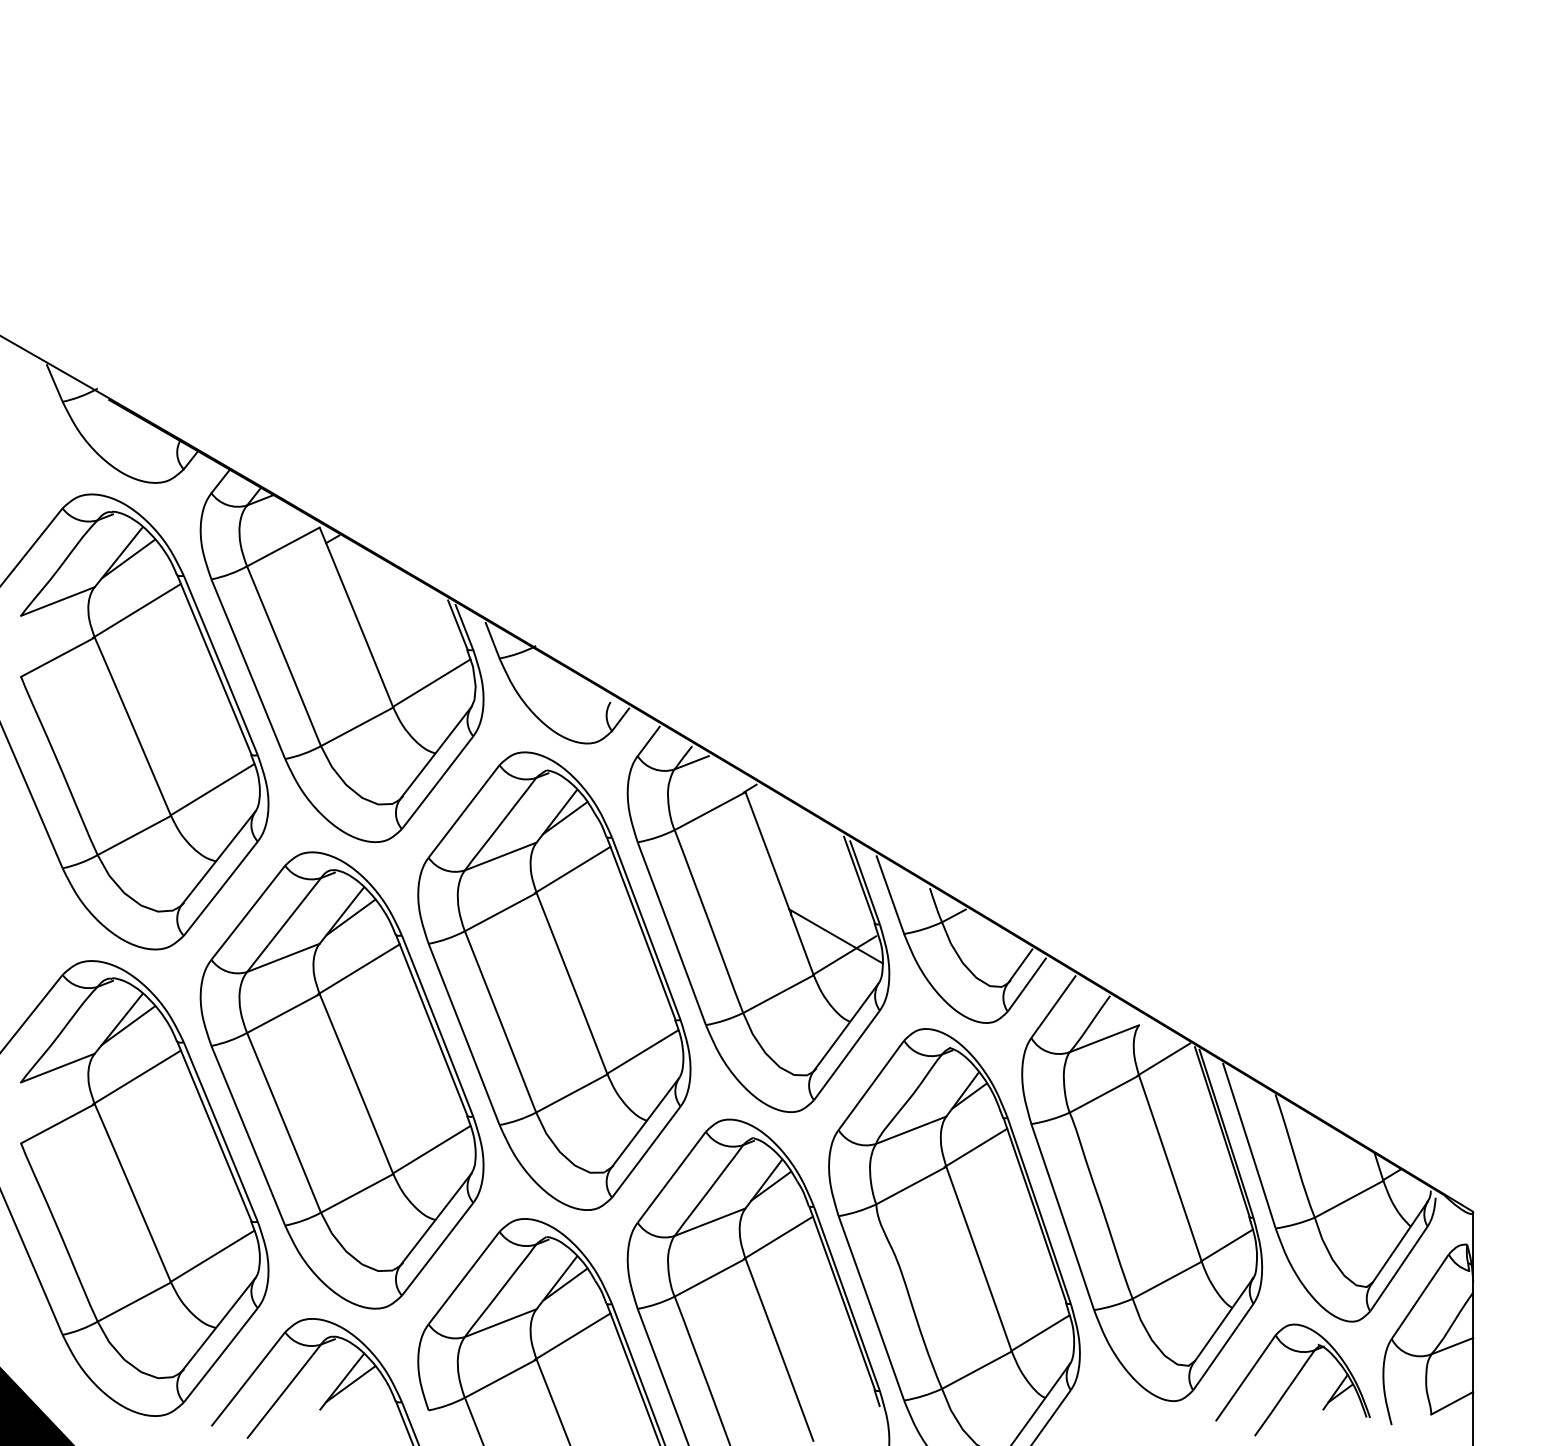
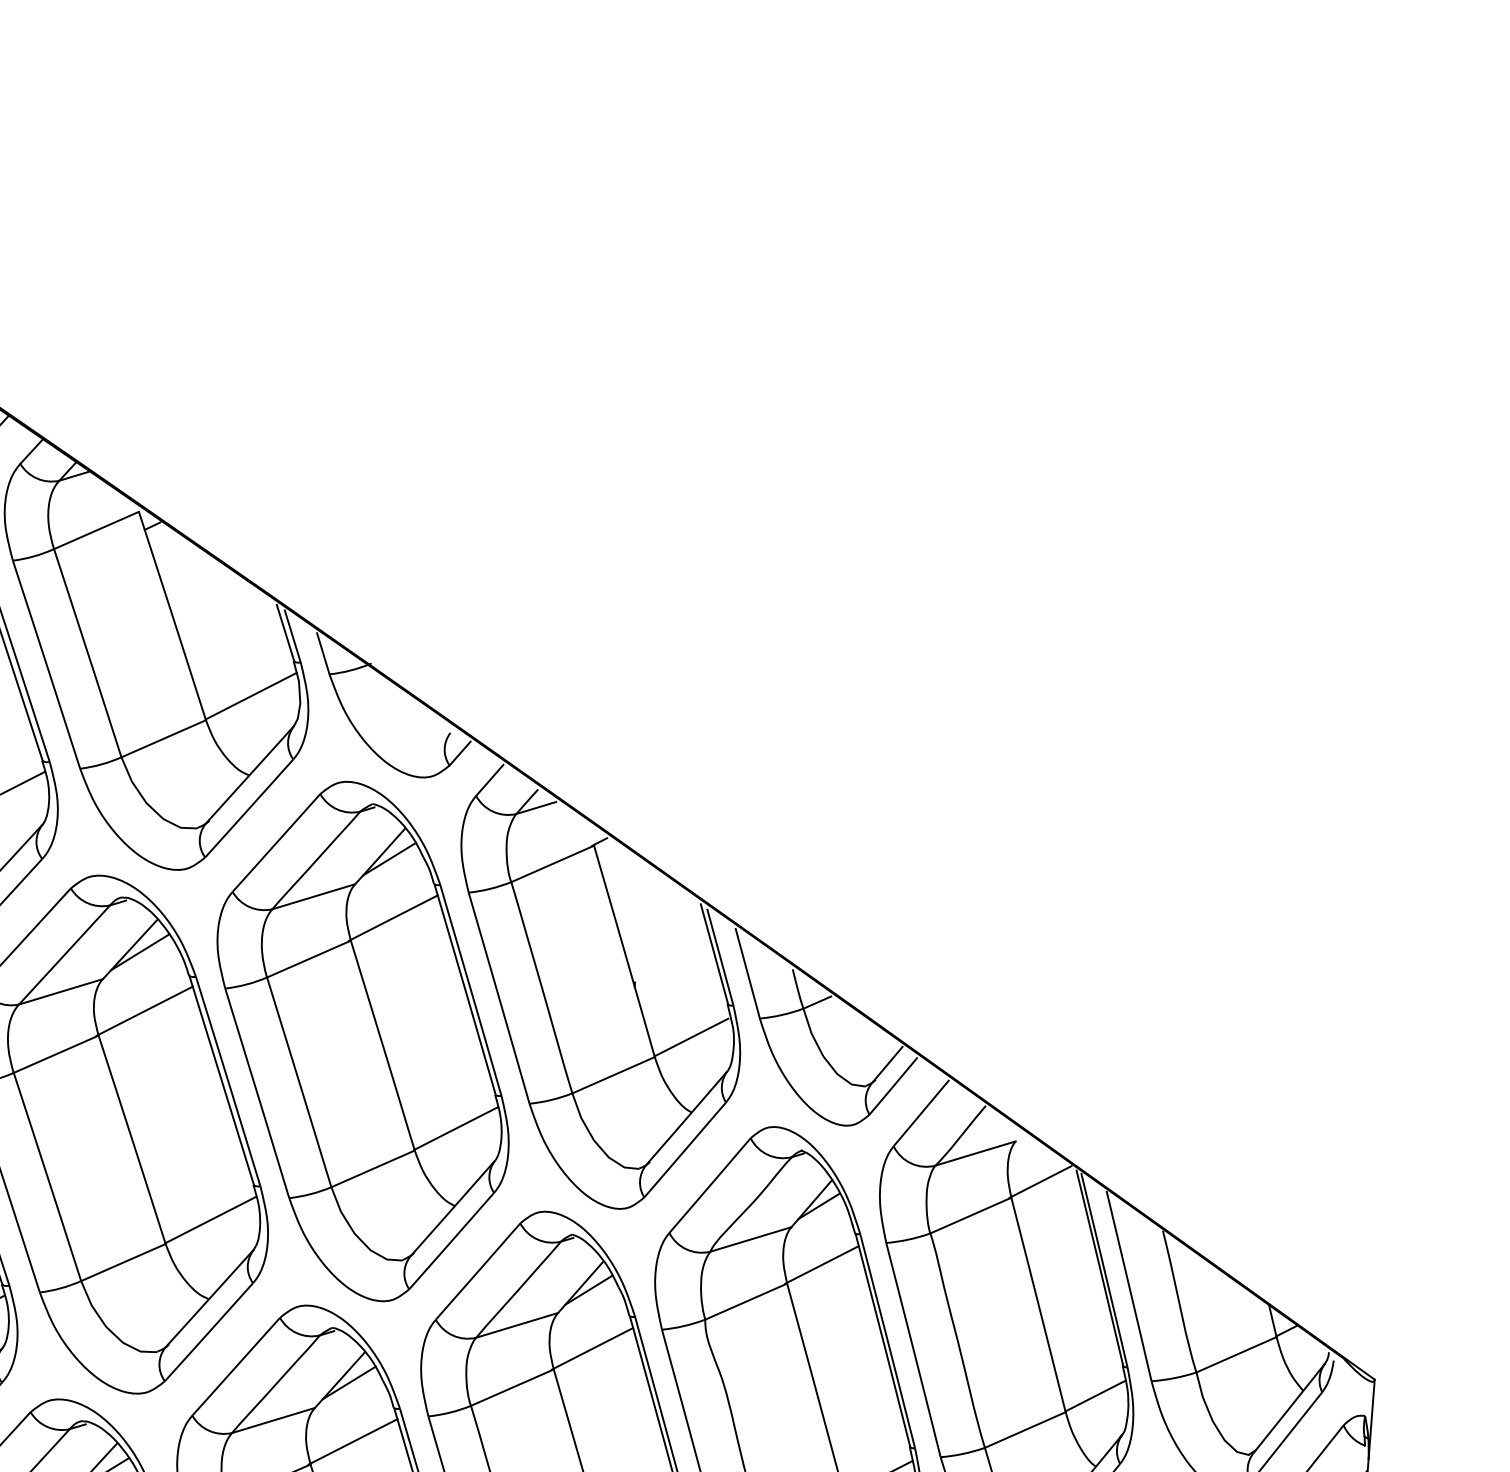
line: (835, 936) -> (682, 1015), removed

